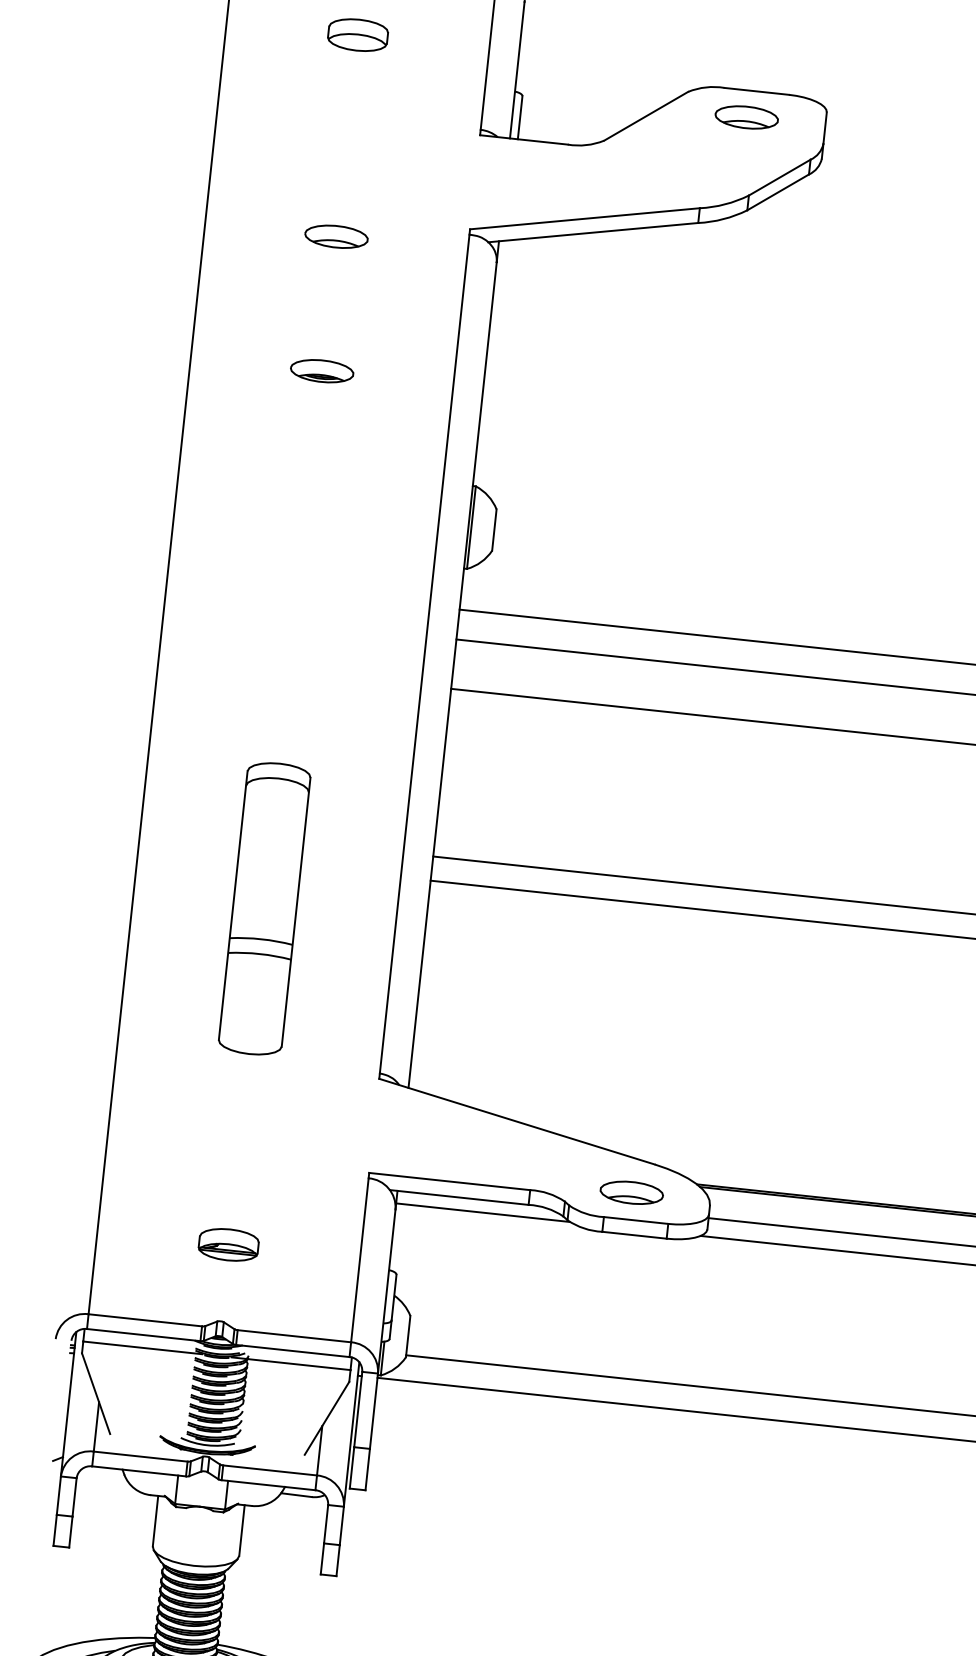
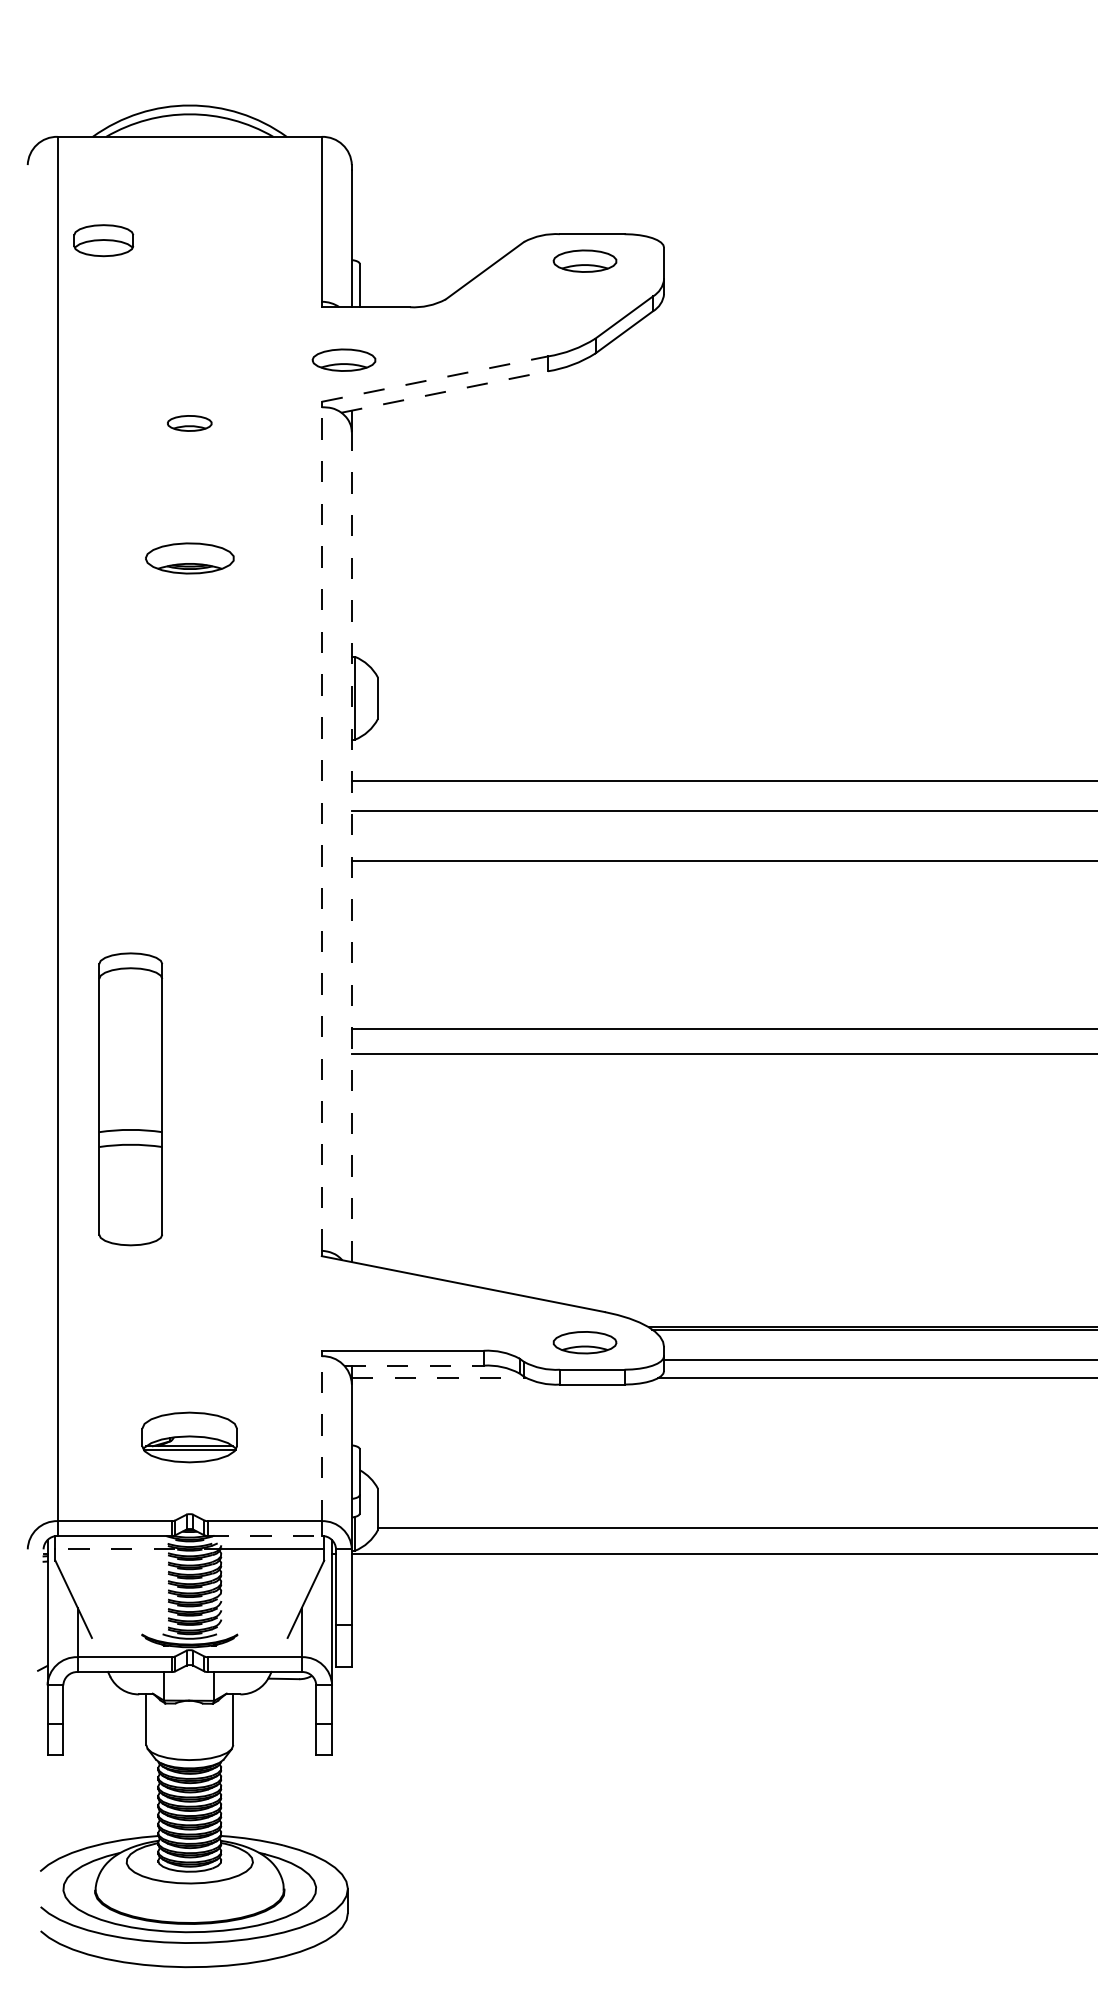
part: (357, 34) -> (103, 240), moved
part: (496, 189) -> (343, 359), added
line: (585, 219) -> (435, 379), solid -> dashed
line: (594, 232) -> (445, 391), solid -> dashed
part: (336, 236) -> (189, 423), size x0.7
part: (321, 371) -> (189, 558), size x1.4
line: (424, 654) -> (321, 829), solid -> dashed
line: (452, 675) -> (351, 847), solid -> dashed
part: (264, 908) -> (130, 1099), moved
line: (458, 1197) -> (413, 1365), solid -> dashed
line: (483, 1212) -> (439, 1378), solid -> dashed
part: (228, 1244) -> (189, 1436), size x1.6
line: (359, 1260) -> (321, 1438), solid -> dashed
line: (143, 1347) -> (115, 1548), solid -> dashed
line: (293, 1350) -> (265, 1535), solid -> dashed

